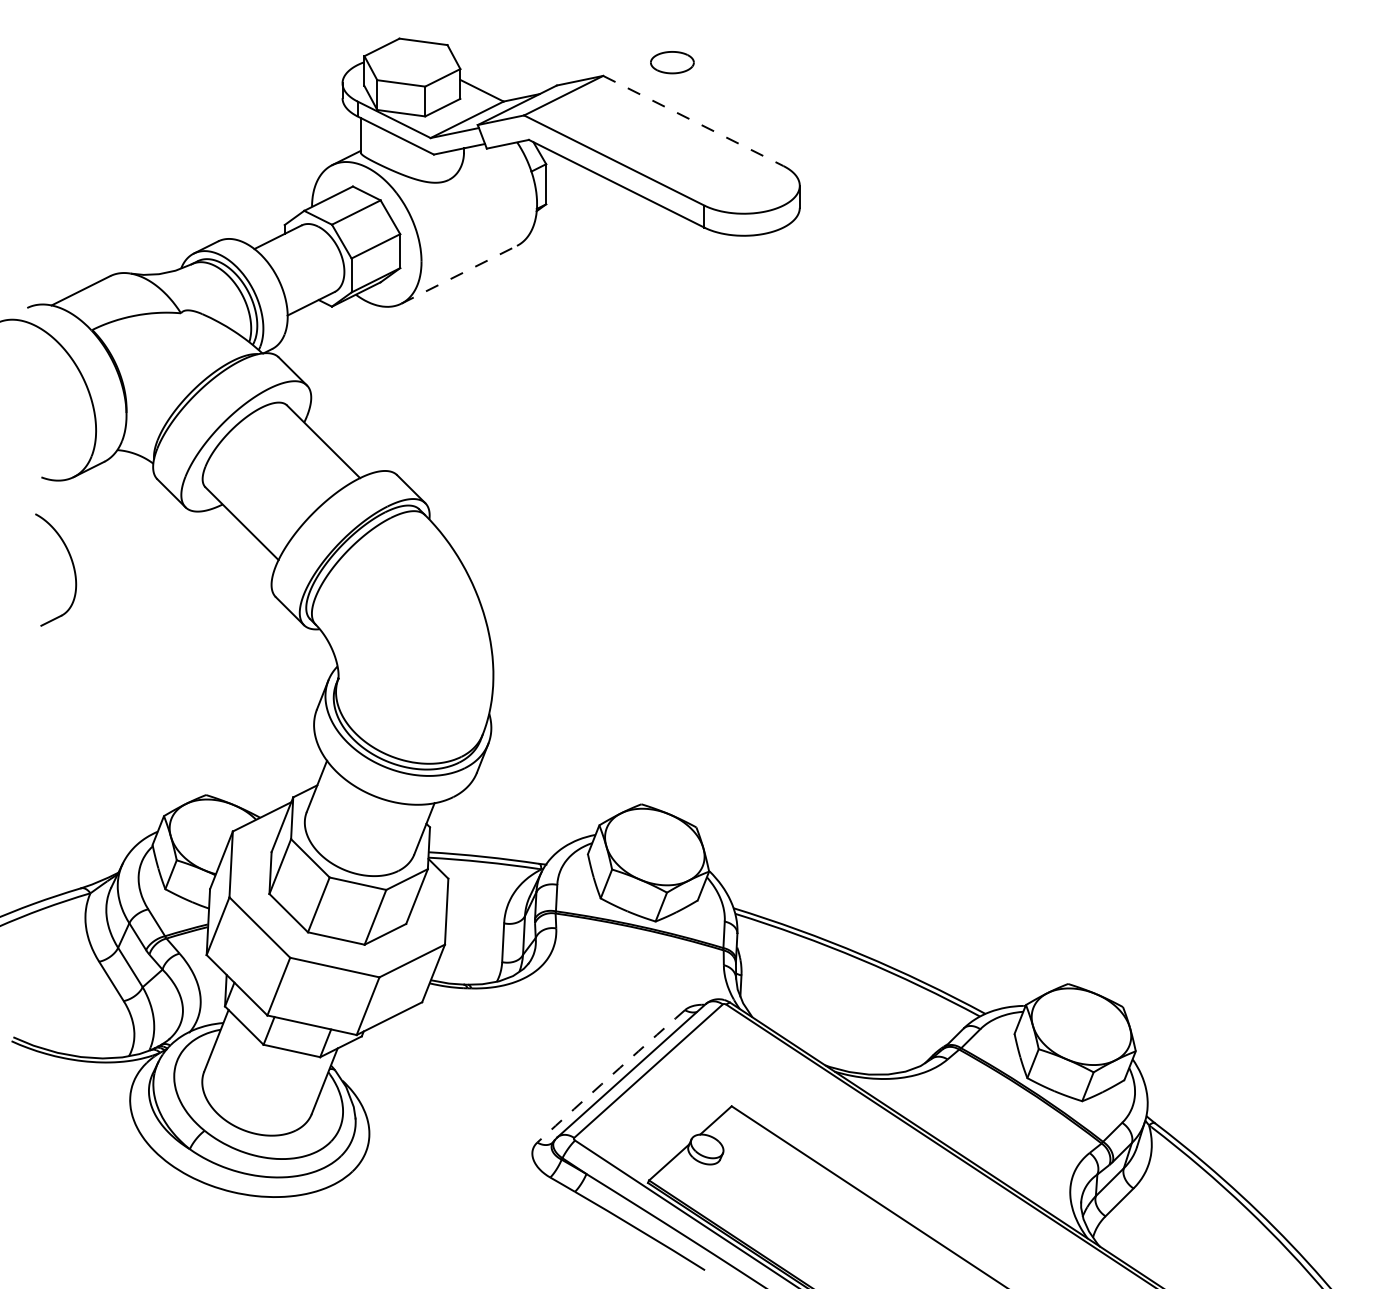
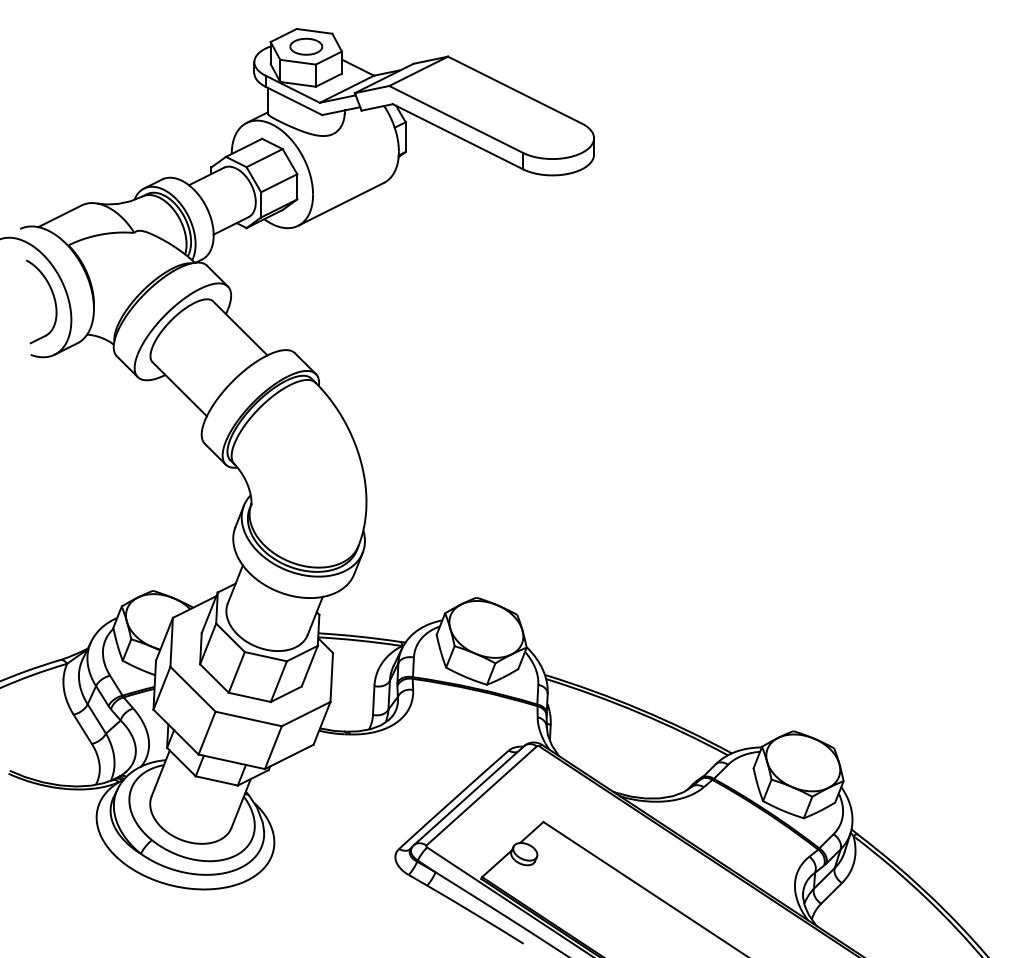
part: (672, 62) -> (306, 46), moved
line: (693, 120) -> (515, 89), dashed -> solid
line: (459, 274) -> (341, 204), dashed -> solid
part: (72, 566) -> (53, 299), moved
arc: (610, 1076) -> (453, 799), dashed -> solid

